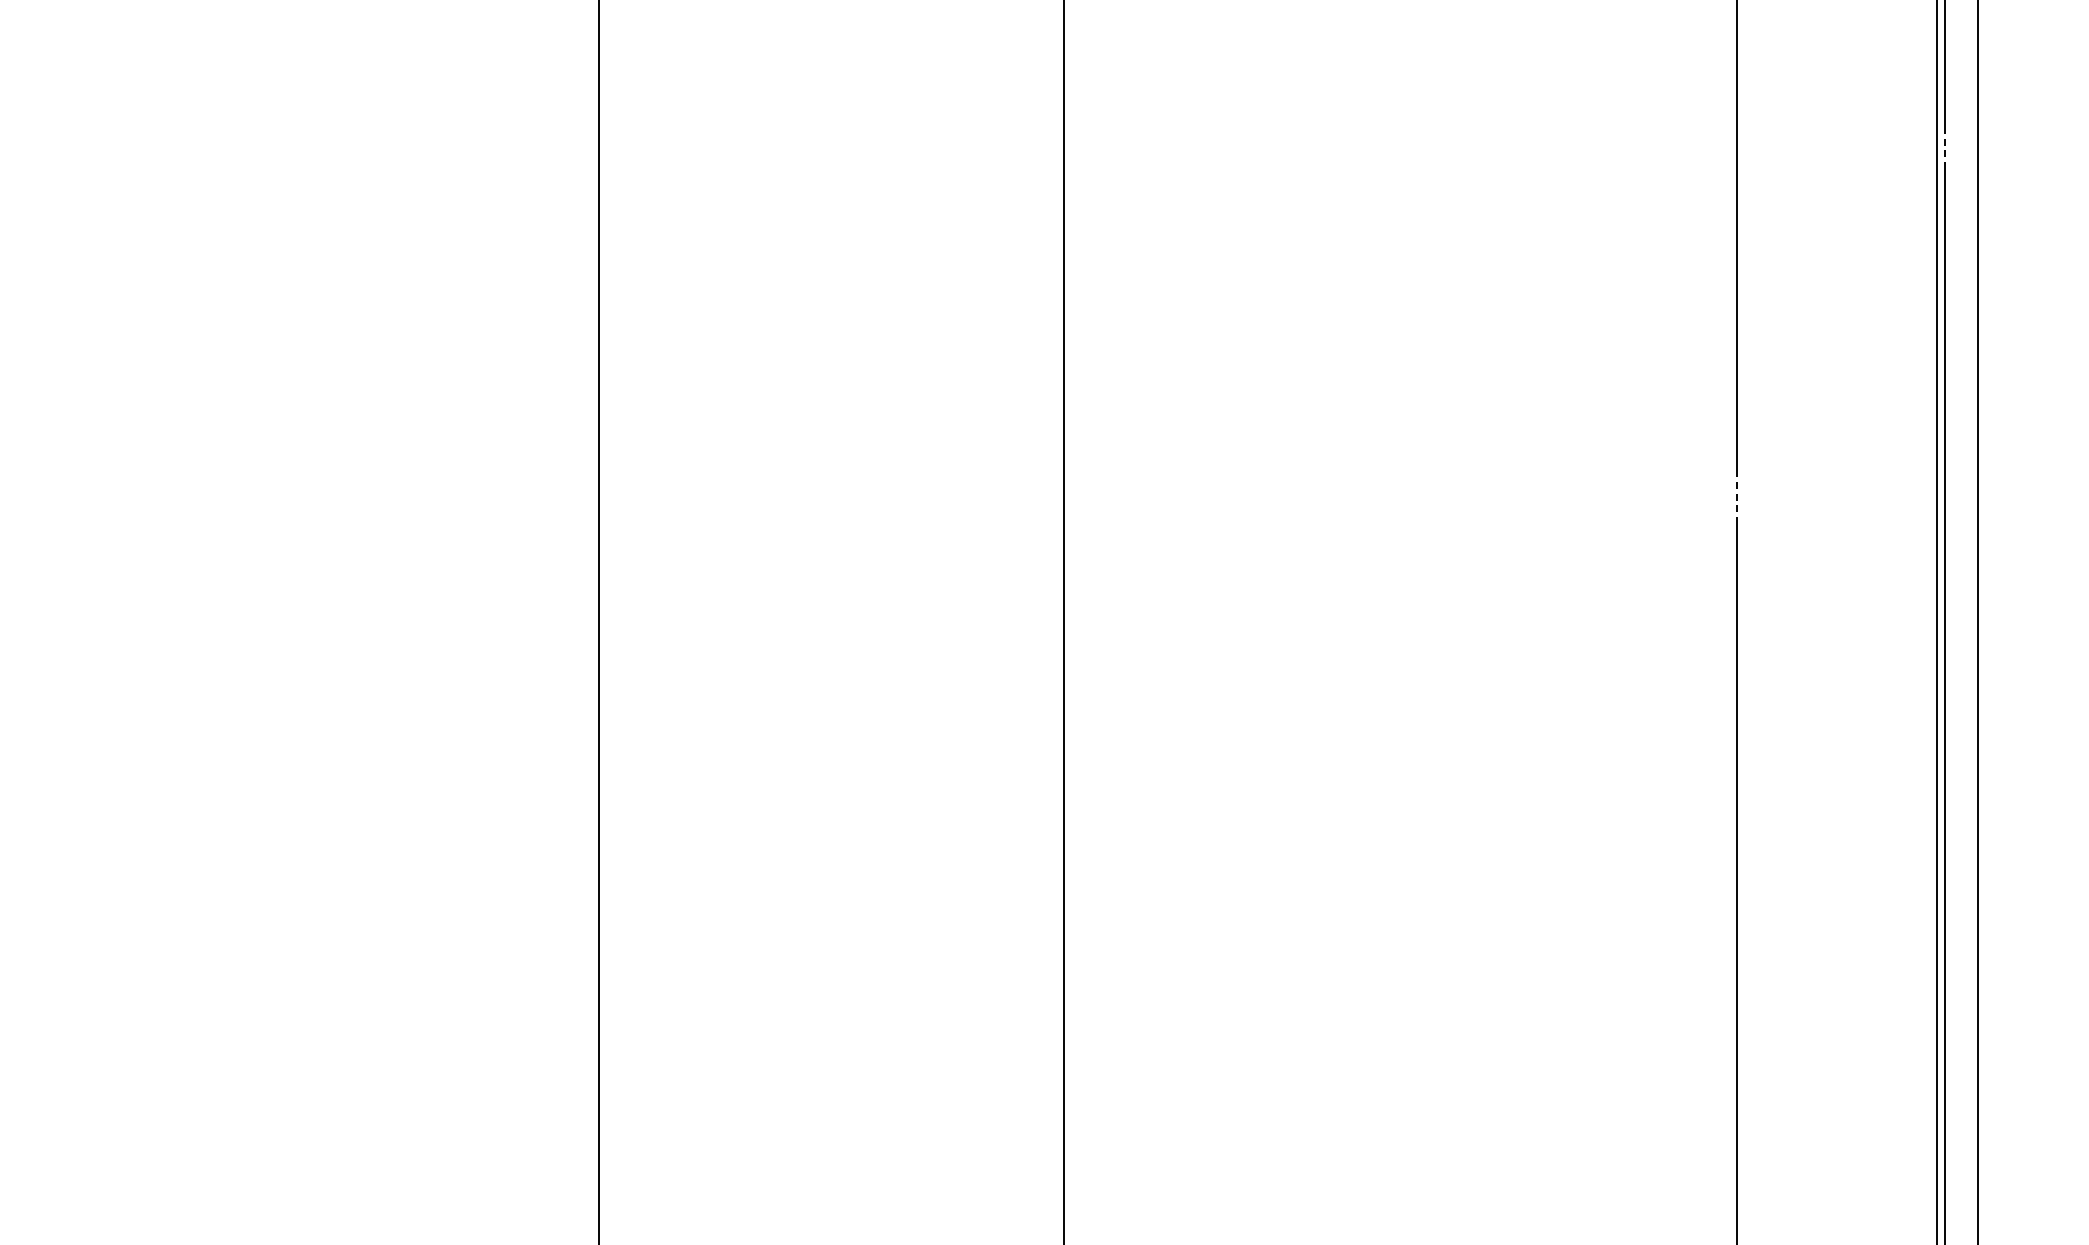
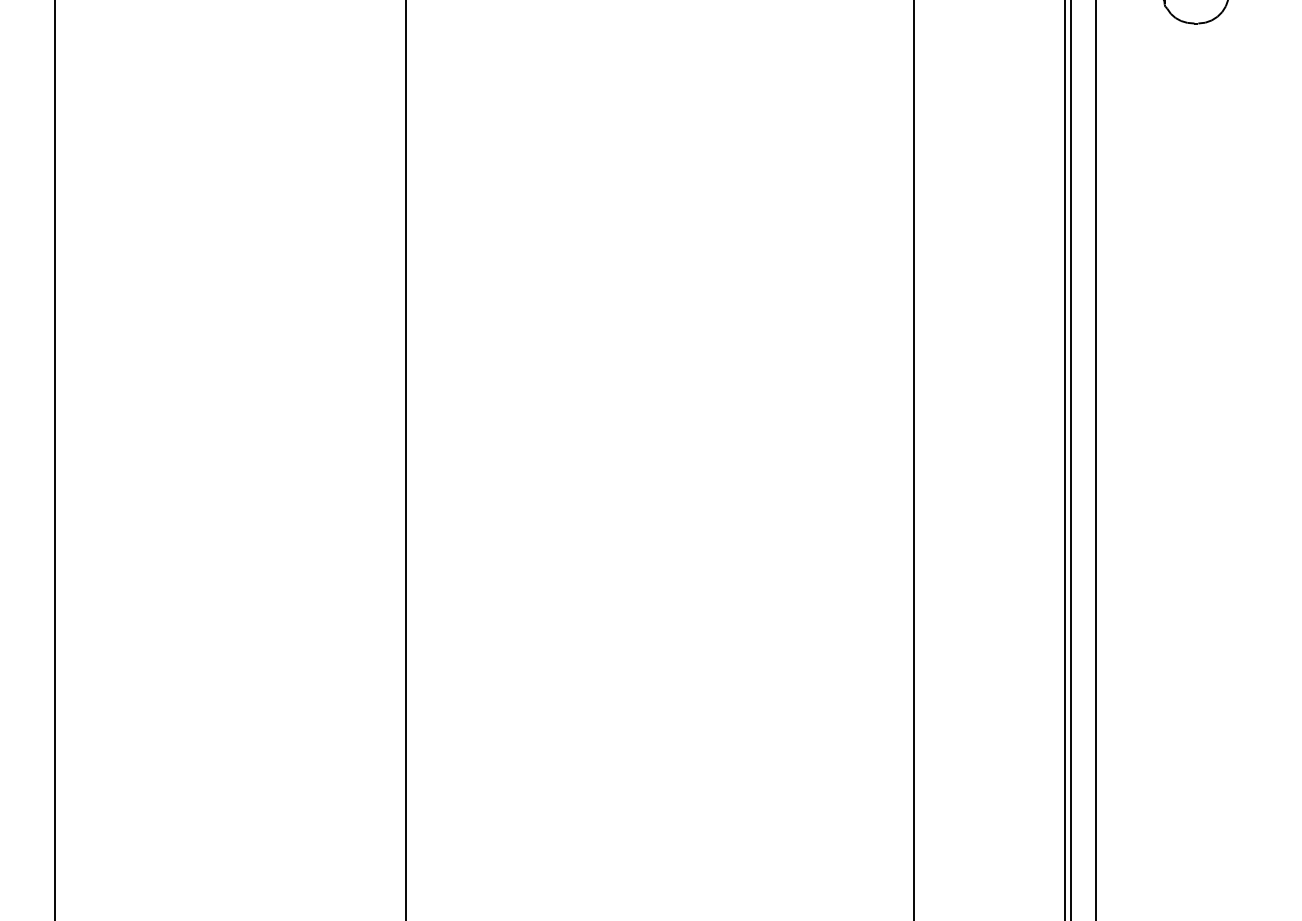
line: (1944, 150) -> (1071, 141), dashed -> solid
line: (1737, 500) -> (914, 406), dashed -> solid

